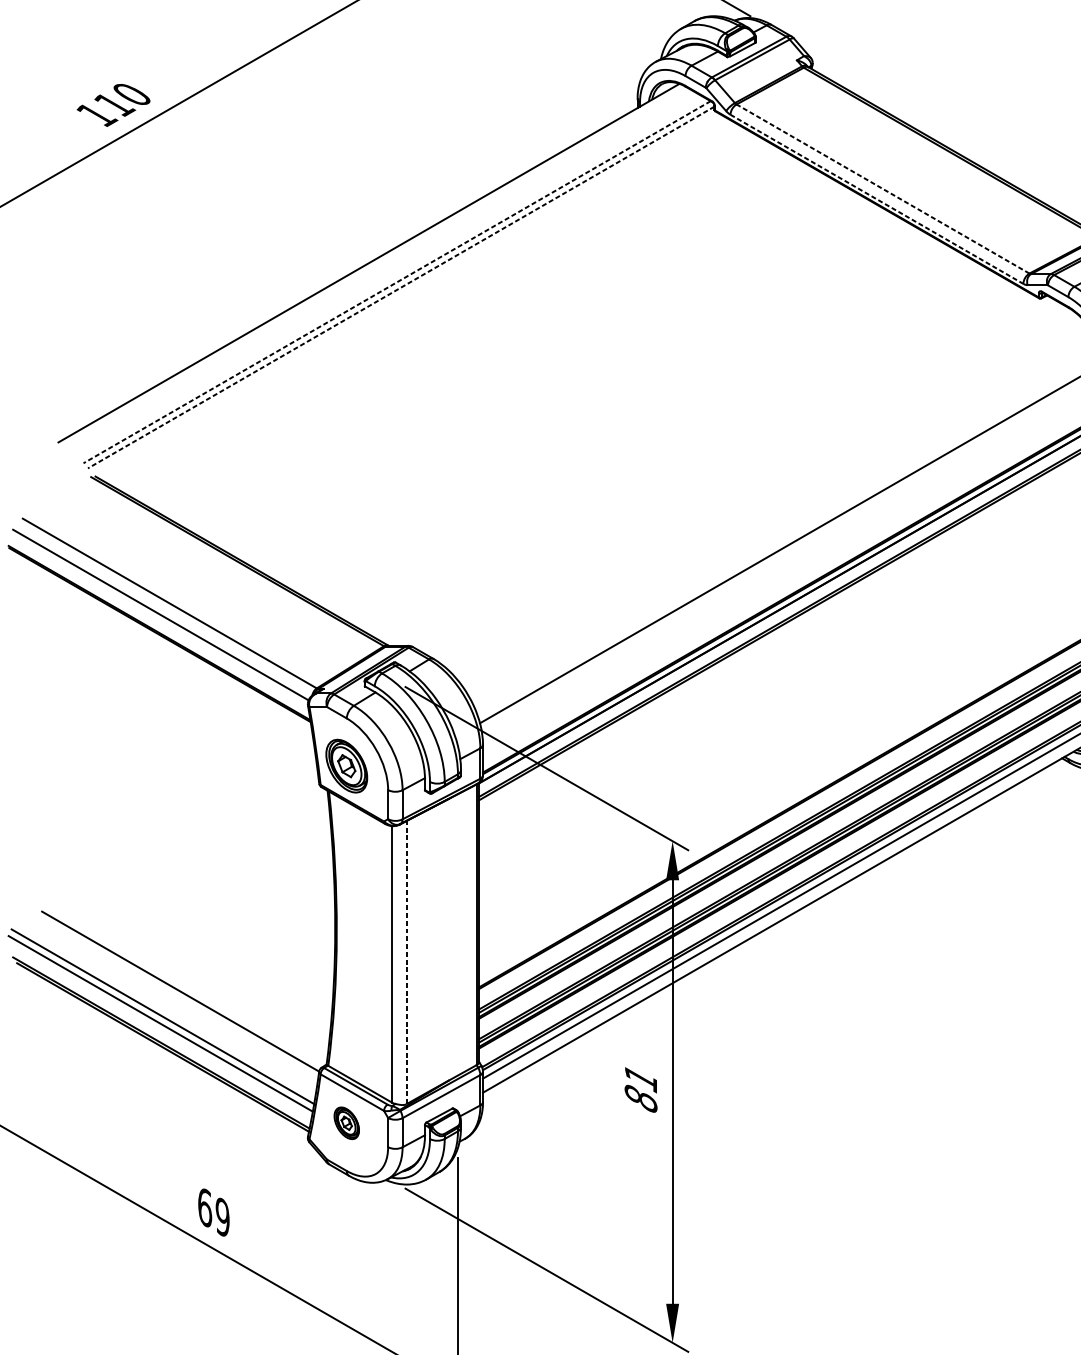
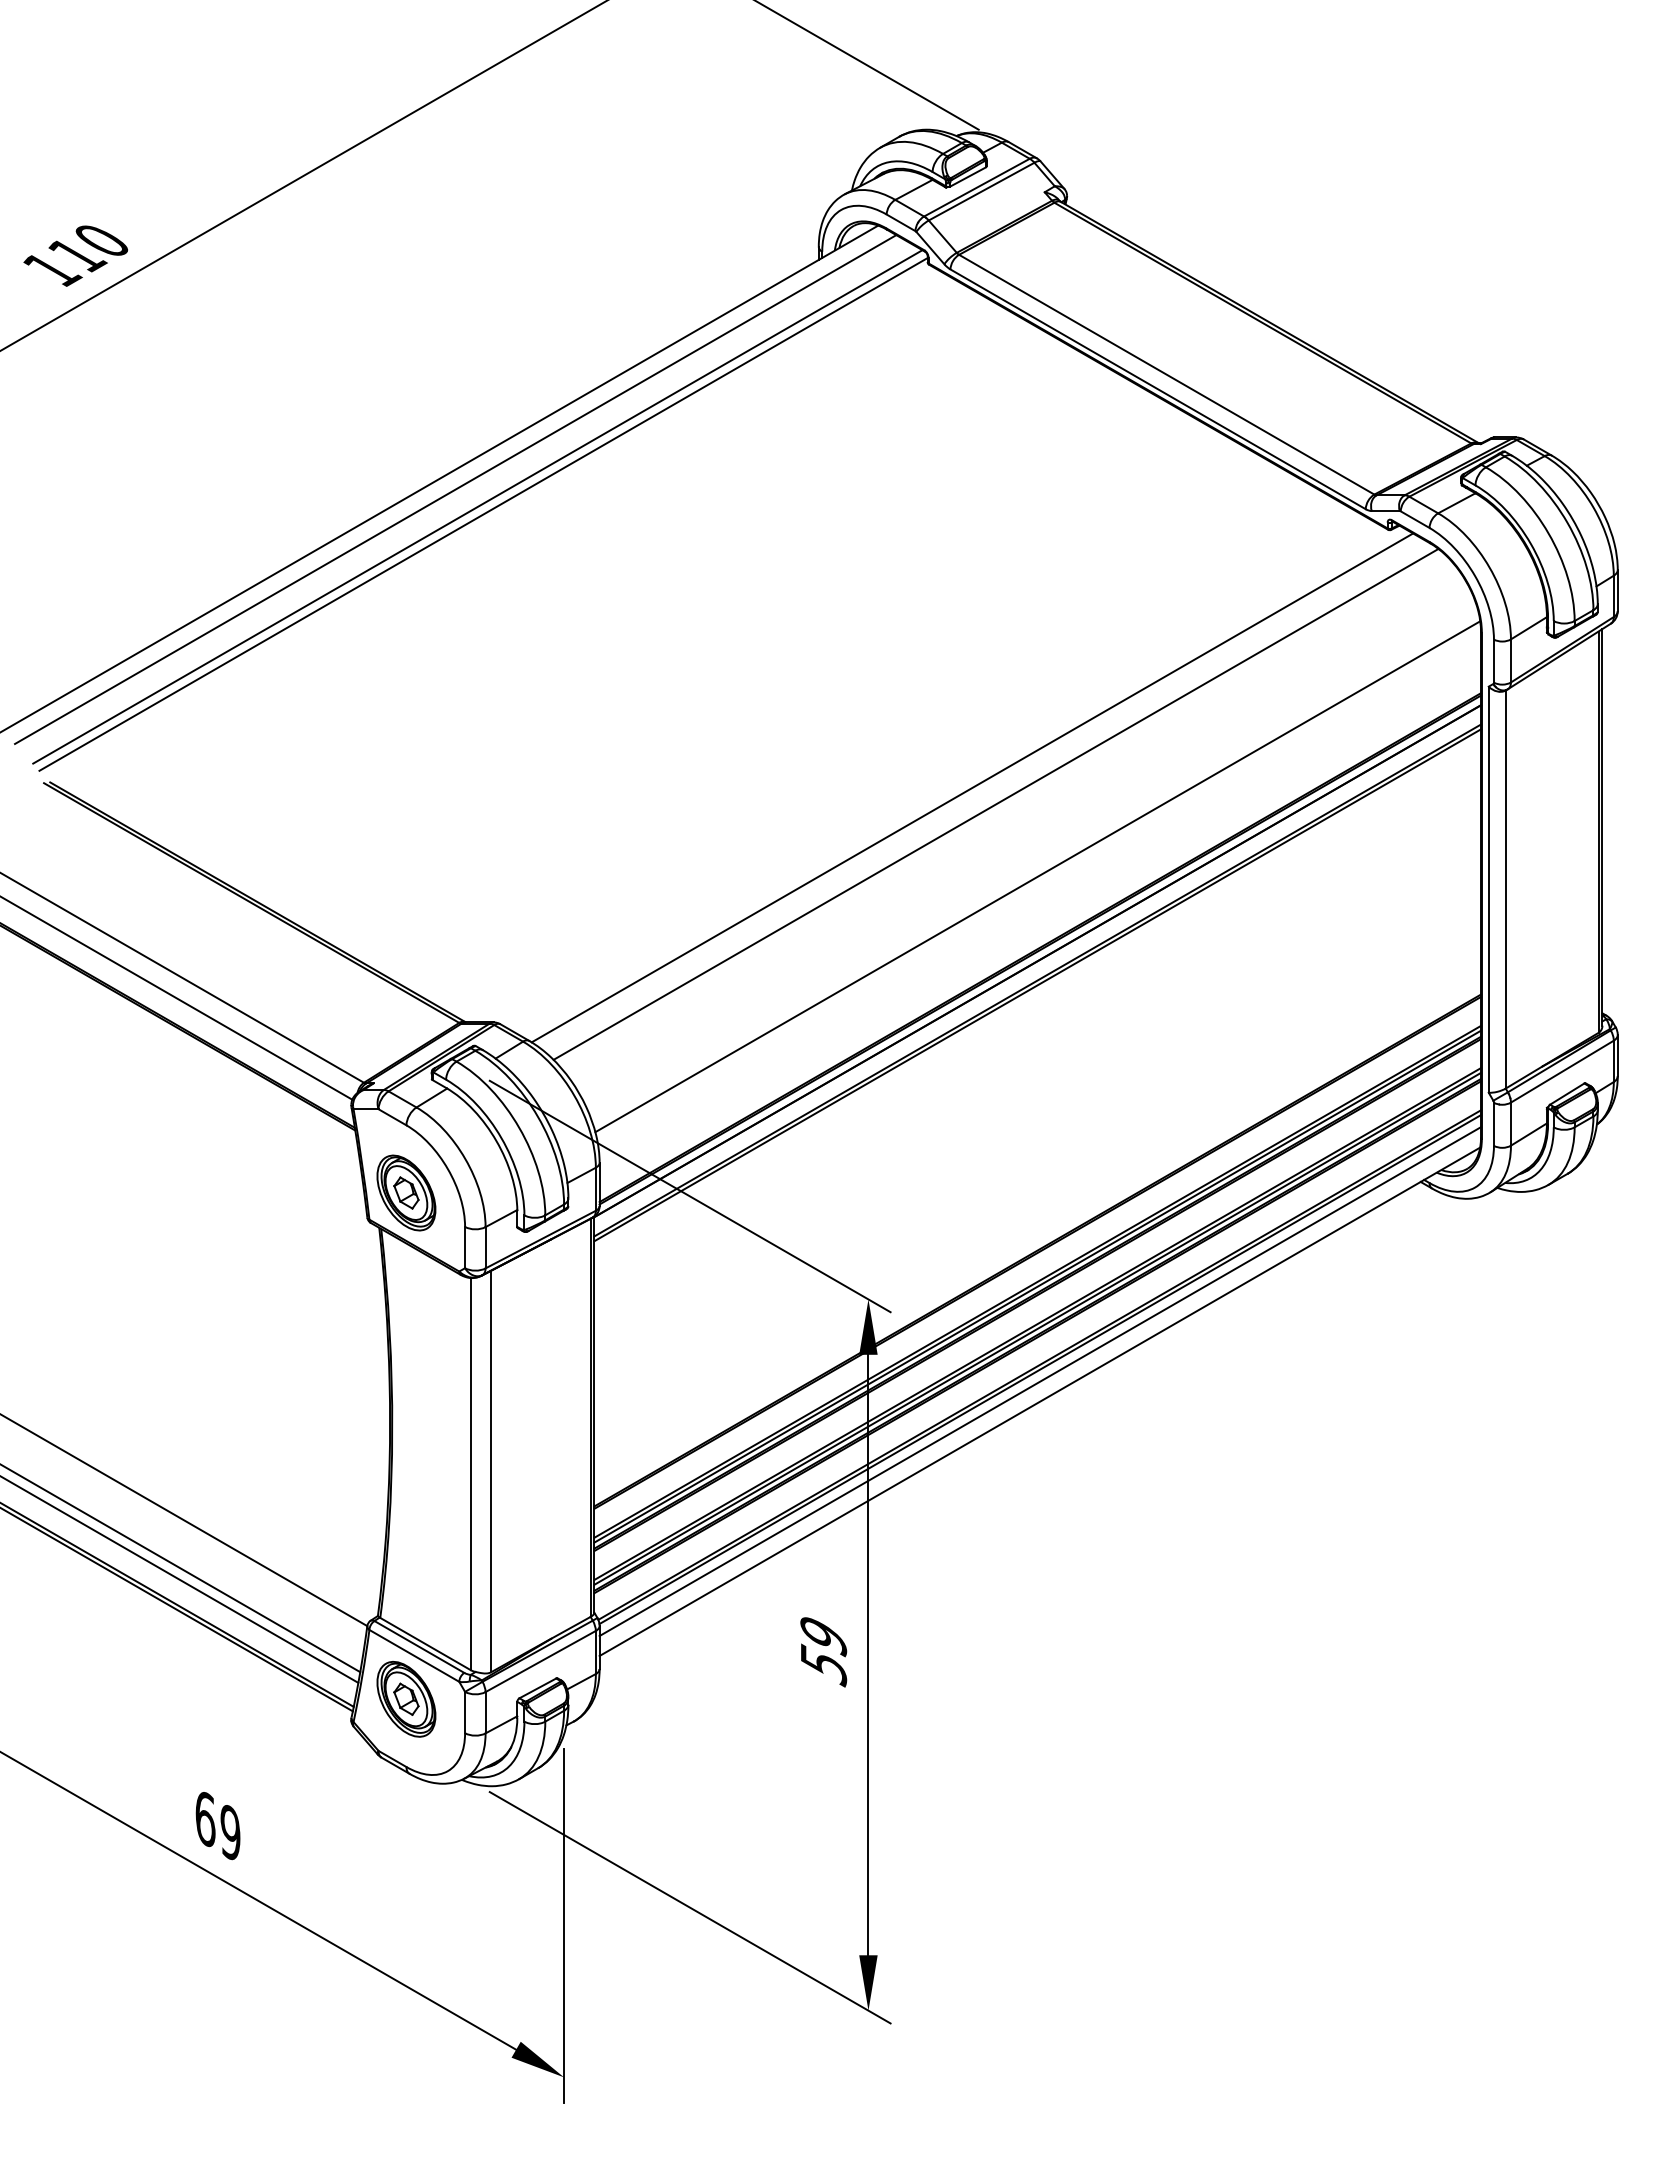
line: (882, 188) -> (1166, 374), dashed -> solid
line: (877, 199) -> (1158, 389), dashed -> solid
line: (381, 269) -> (455, 489), added
line: (396, 282) -> (477, 507), dashed -> solid
line: (401, 287) -> (483, 514), dashed -> solid
line: (746, 480) -> (972, 787), added
line: (762, 491) -> (995, 803), added
line: (406, 962) -> (491, 1471), dashed -> solid
text: (640, 1090) -> (823, 1652), 81 -> 59
part: (346, 1123) -> (406, 1699), size x1.67

